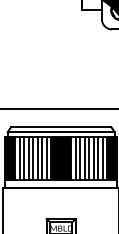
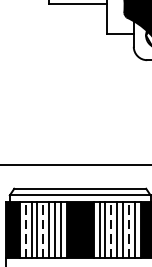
line: (19, 158) -> (25, 229), solid -> dashed
line: (33, 158) -> (43, 229), solid -> dashed
line: (84, 158) -> (110, 229), solid -> dashed
line: (98, 158) -> (129, 229), solid -> dashed

